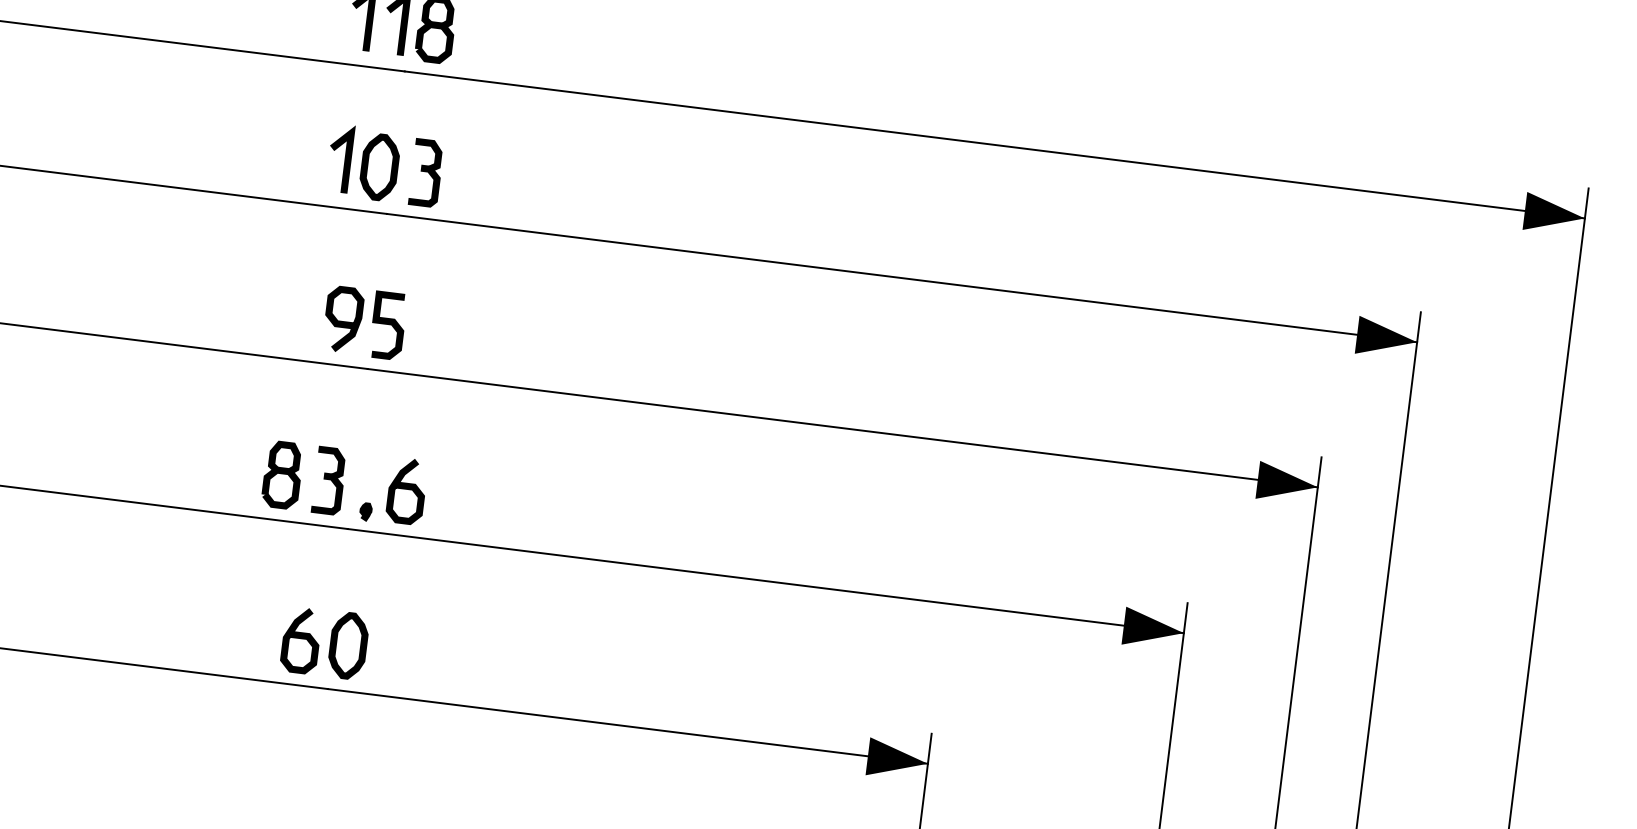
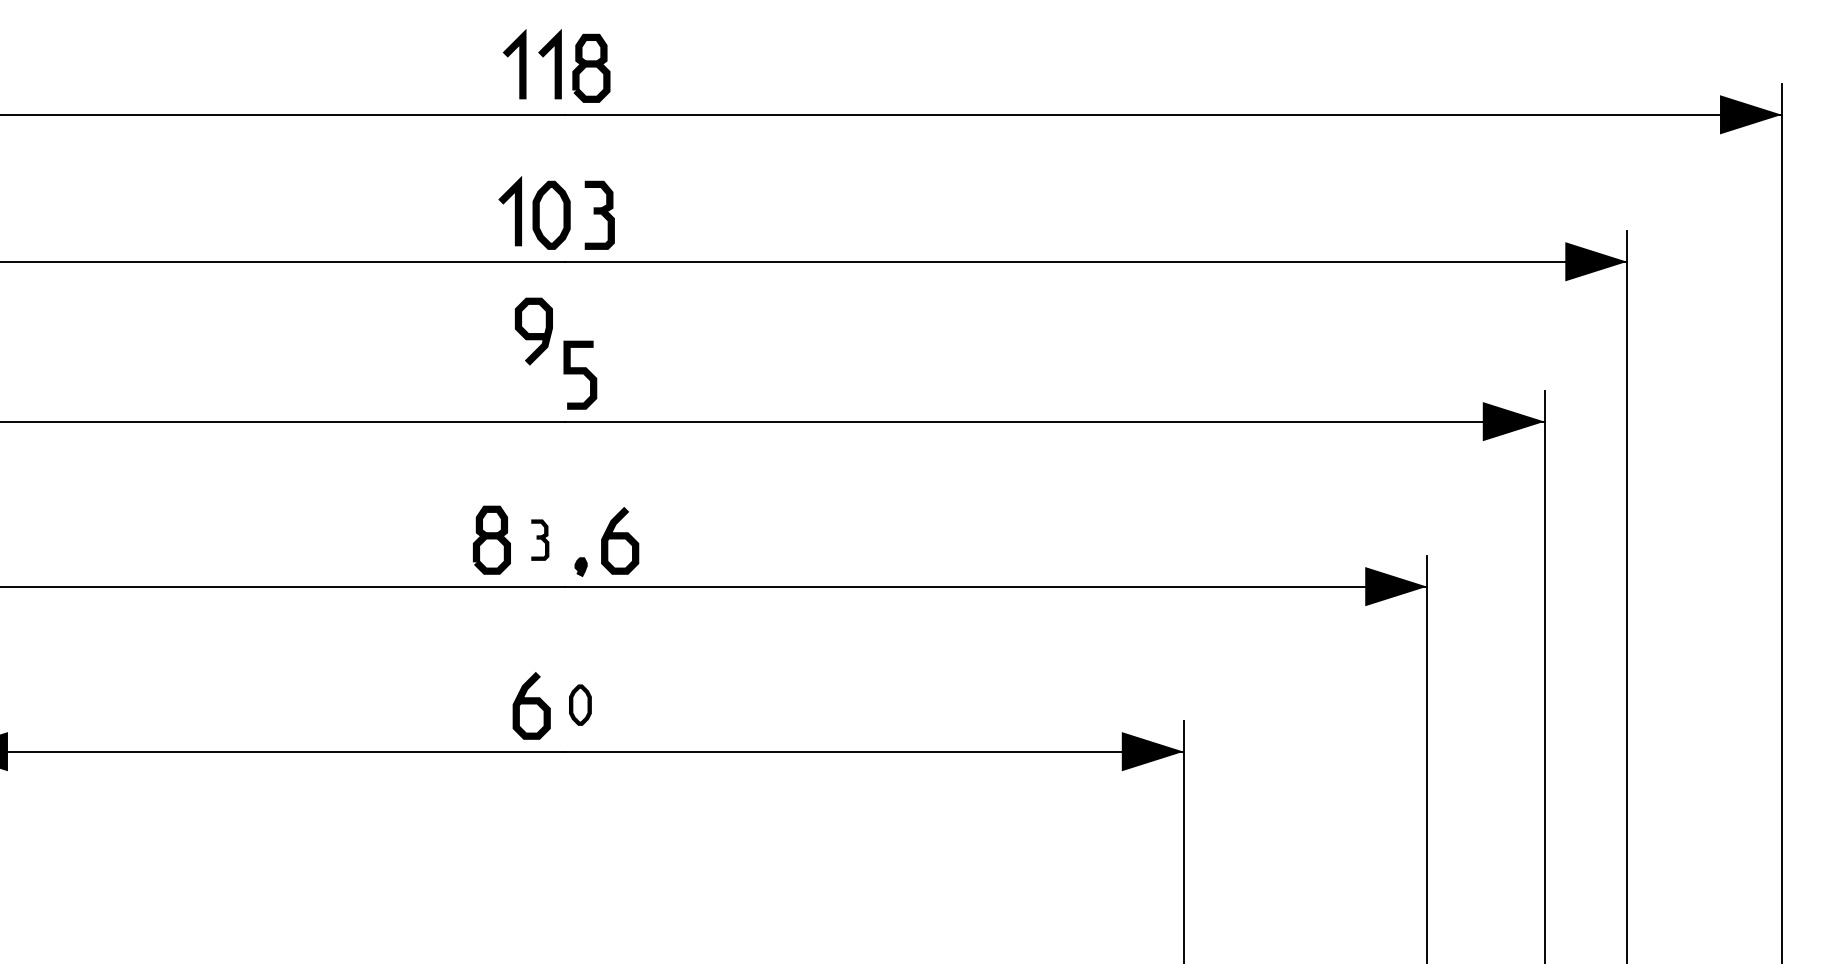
curve: (342, 321) -> (533, 333), moved
part: (329, 480) -> (540, 539), size x0.6
part: (348, 645) -> (580, 704), size x0.6

